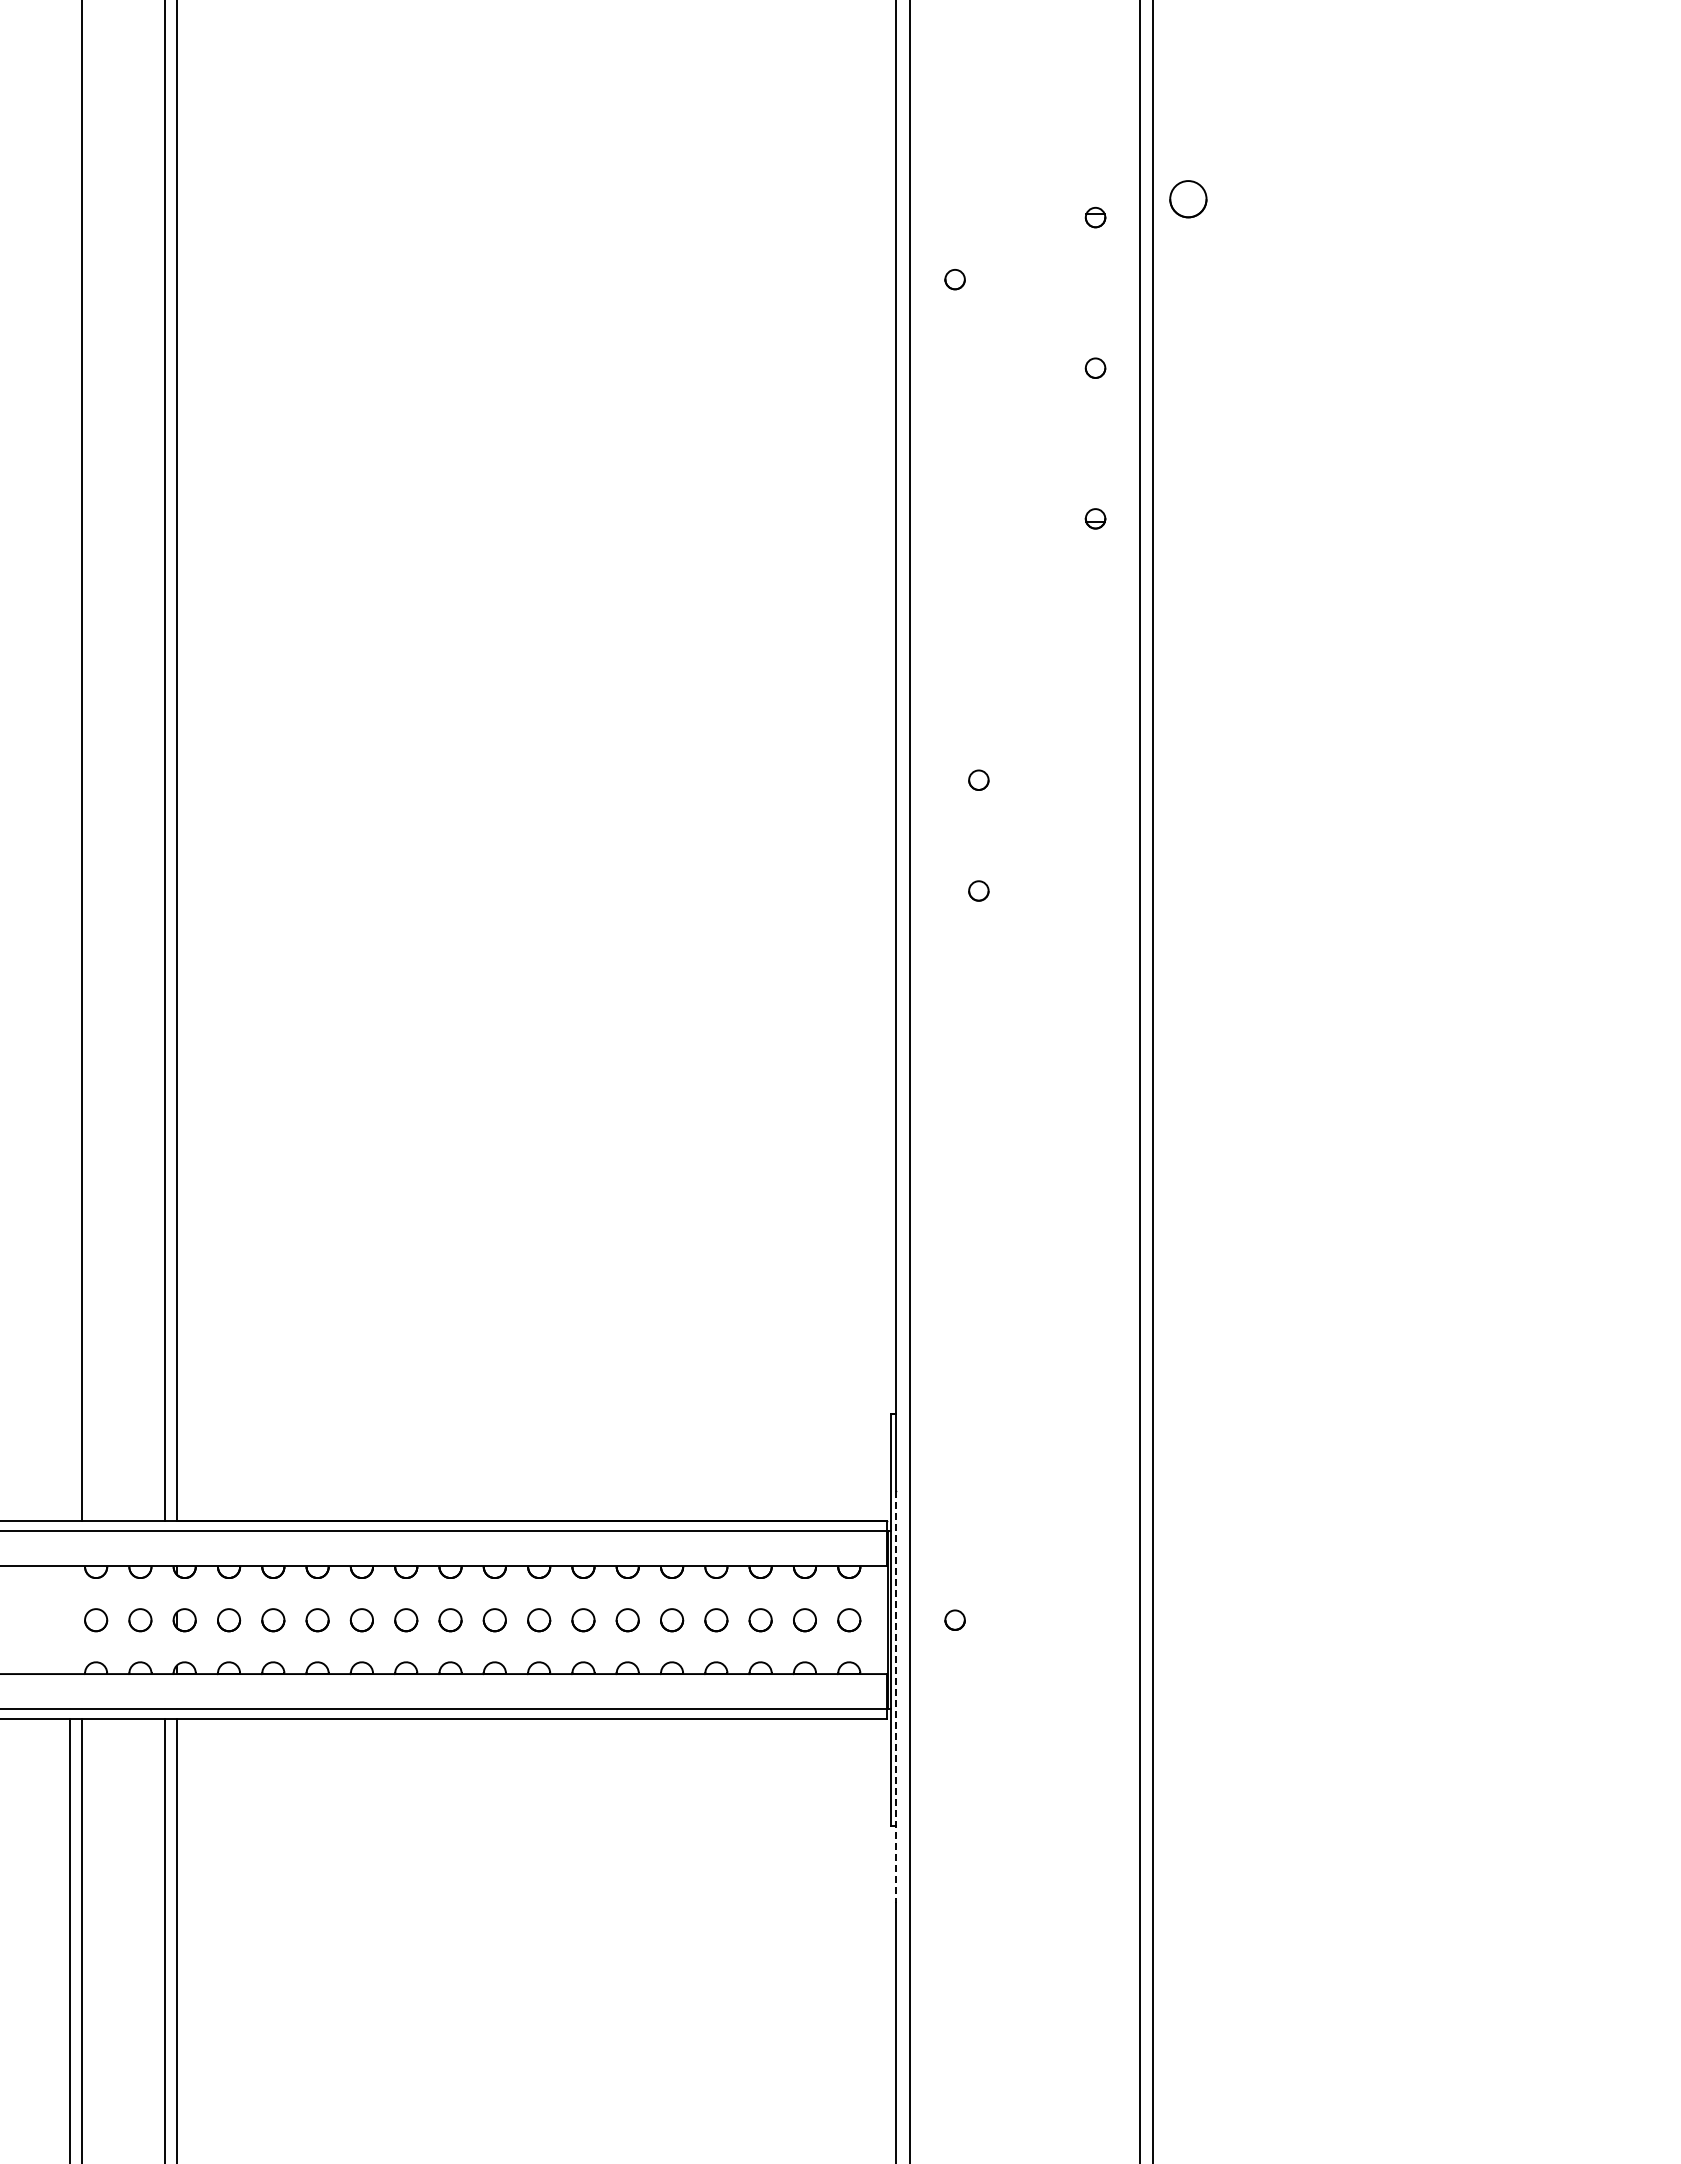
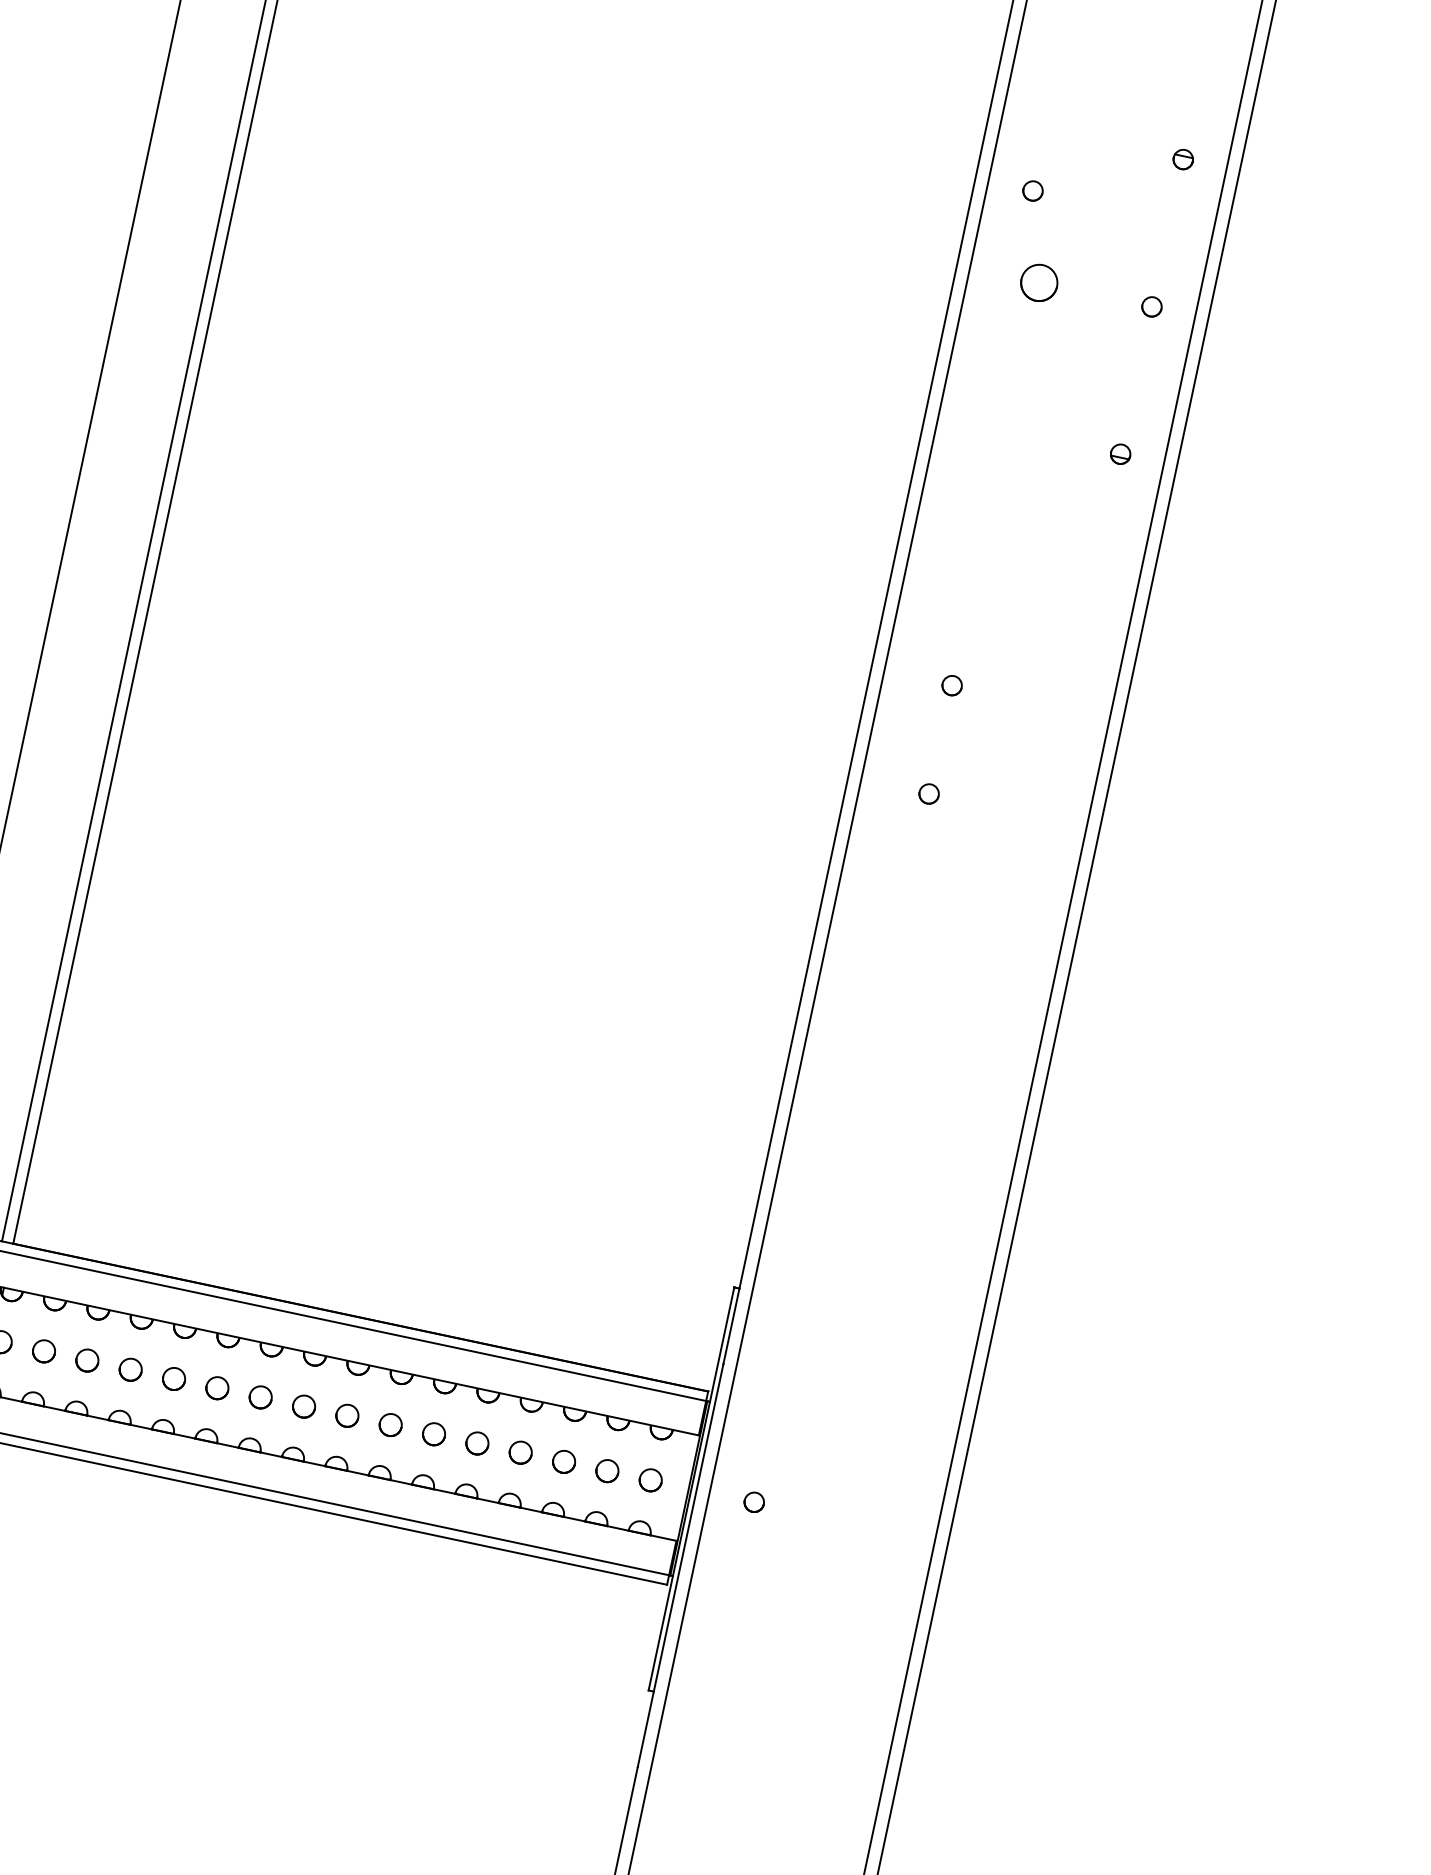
circle: (1188, 199) -> (1039, 283), moved
line: (896, 1697) -> (680, 1565), dashed -> solid

